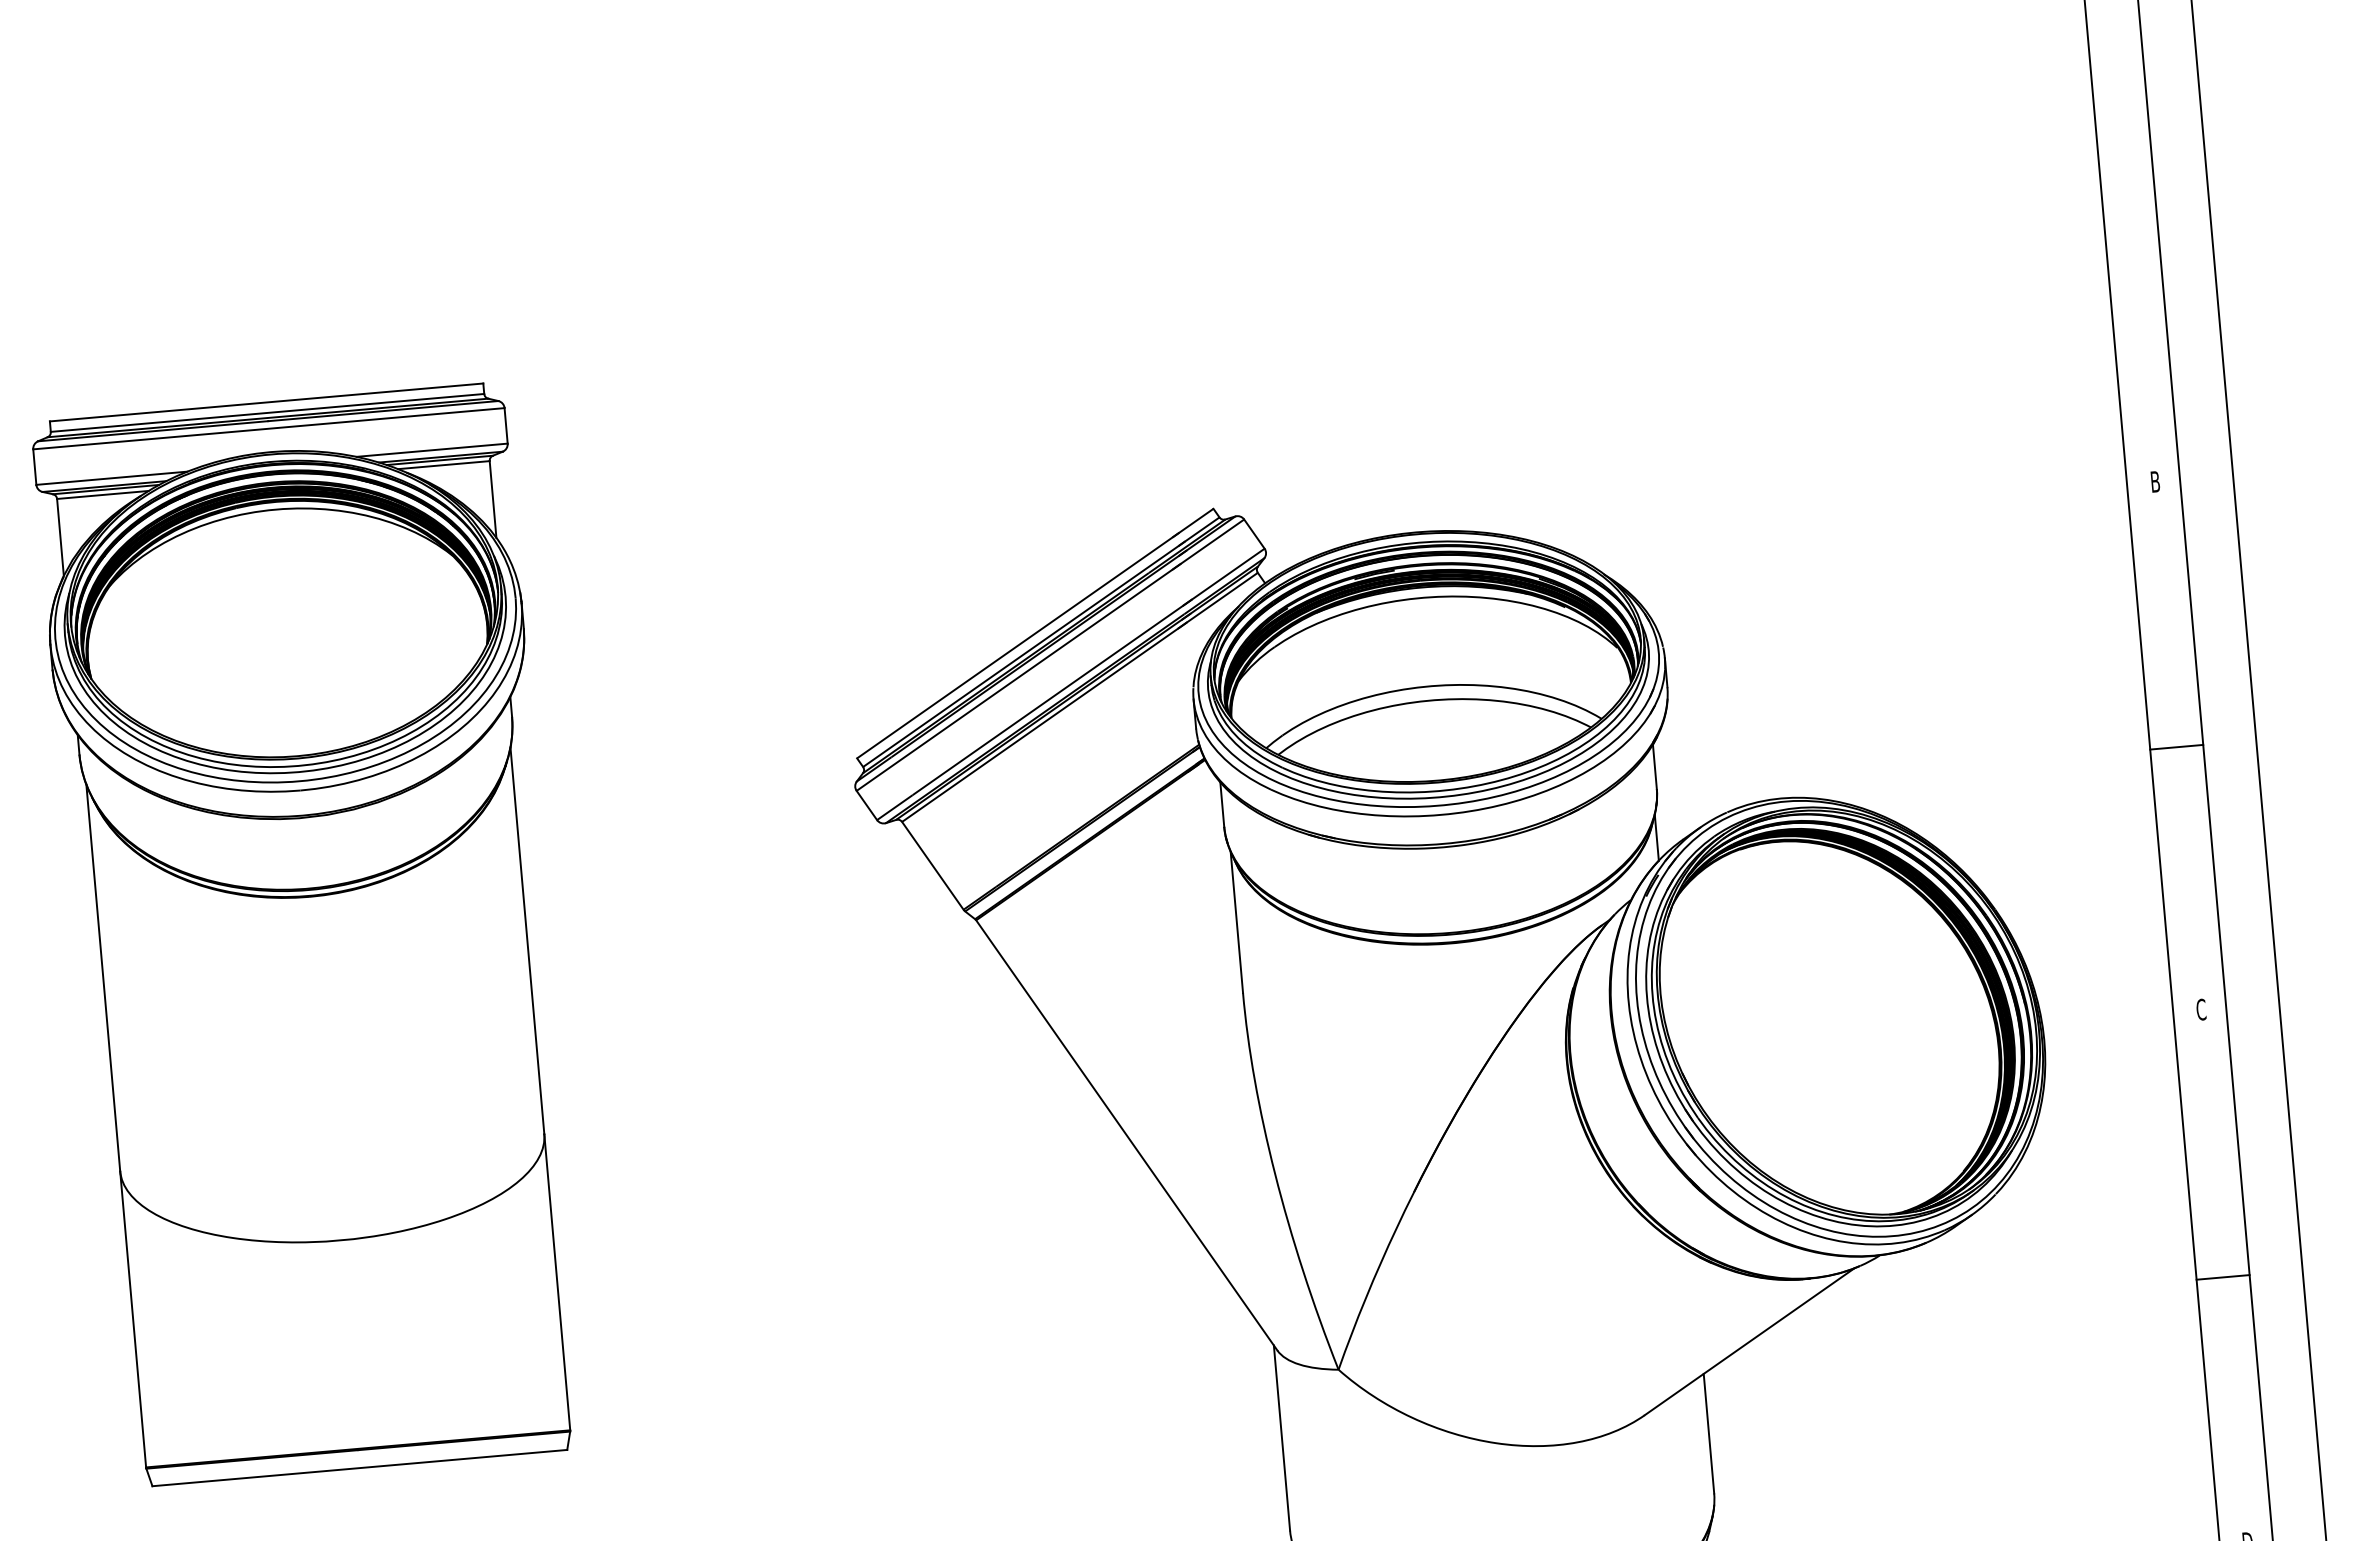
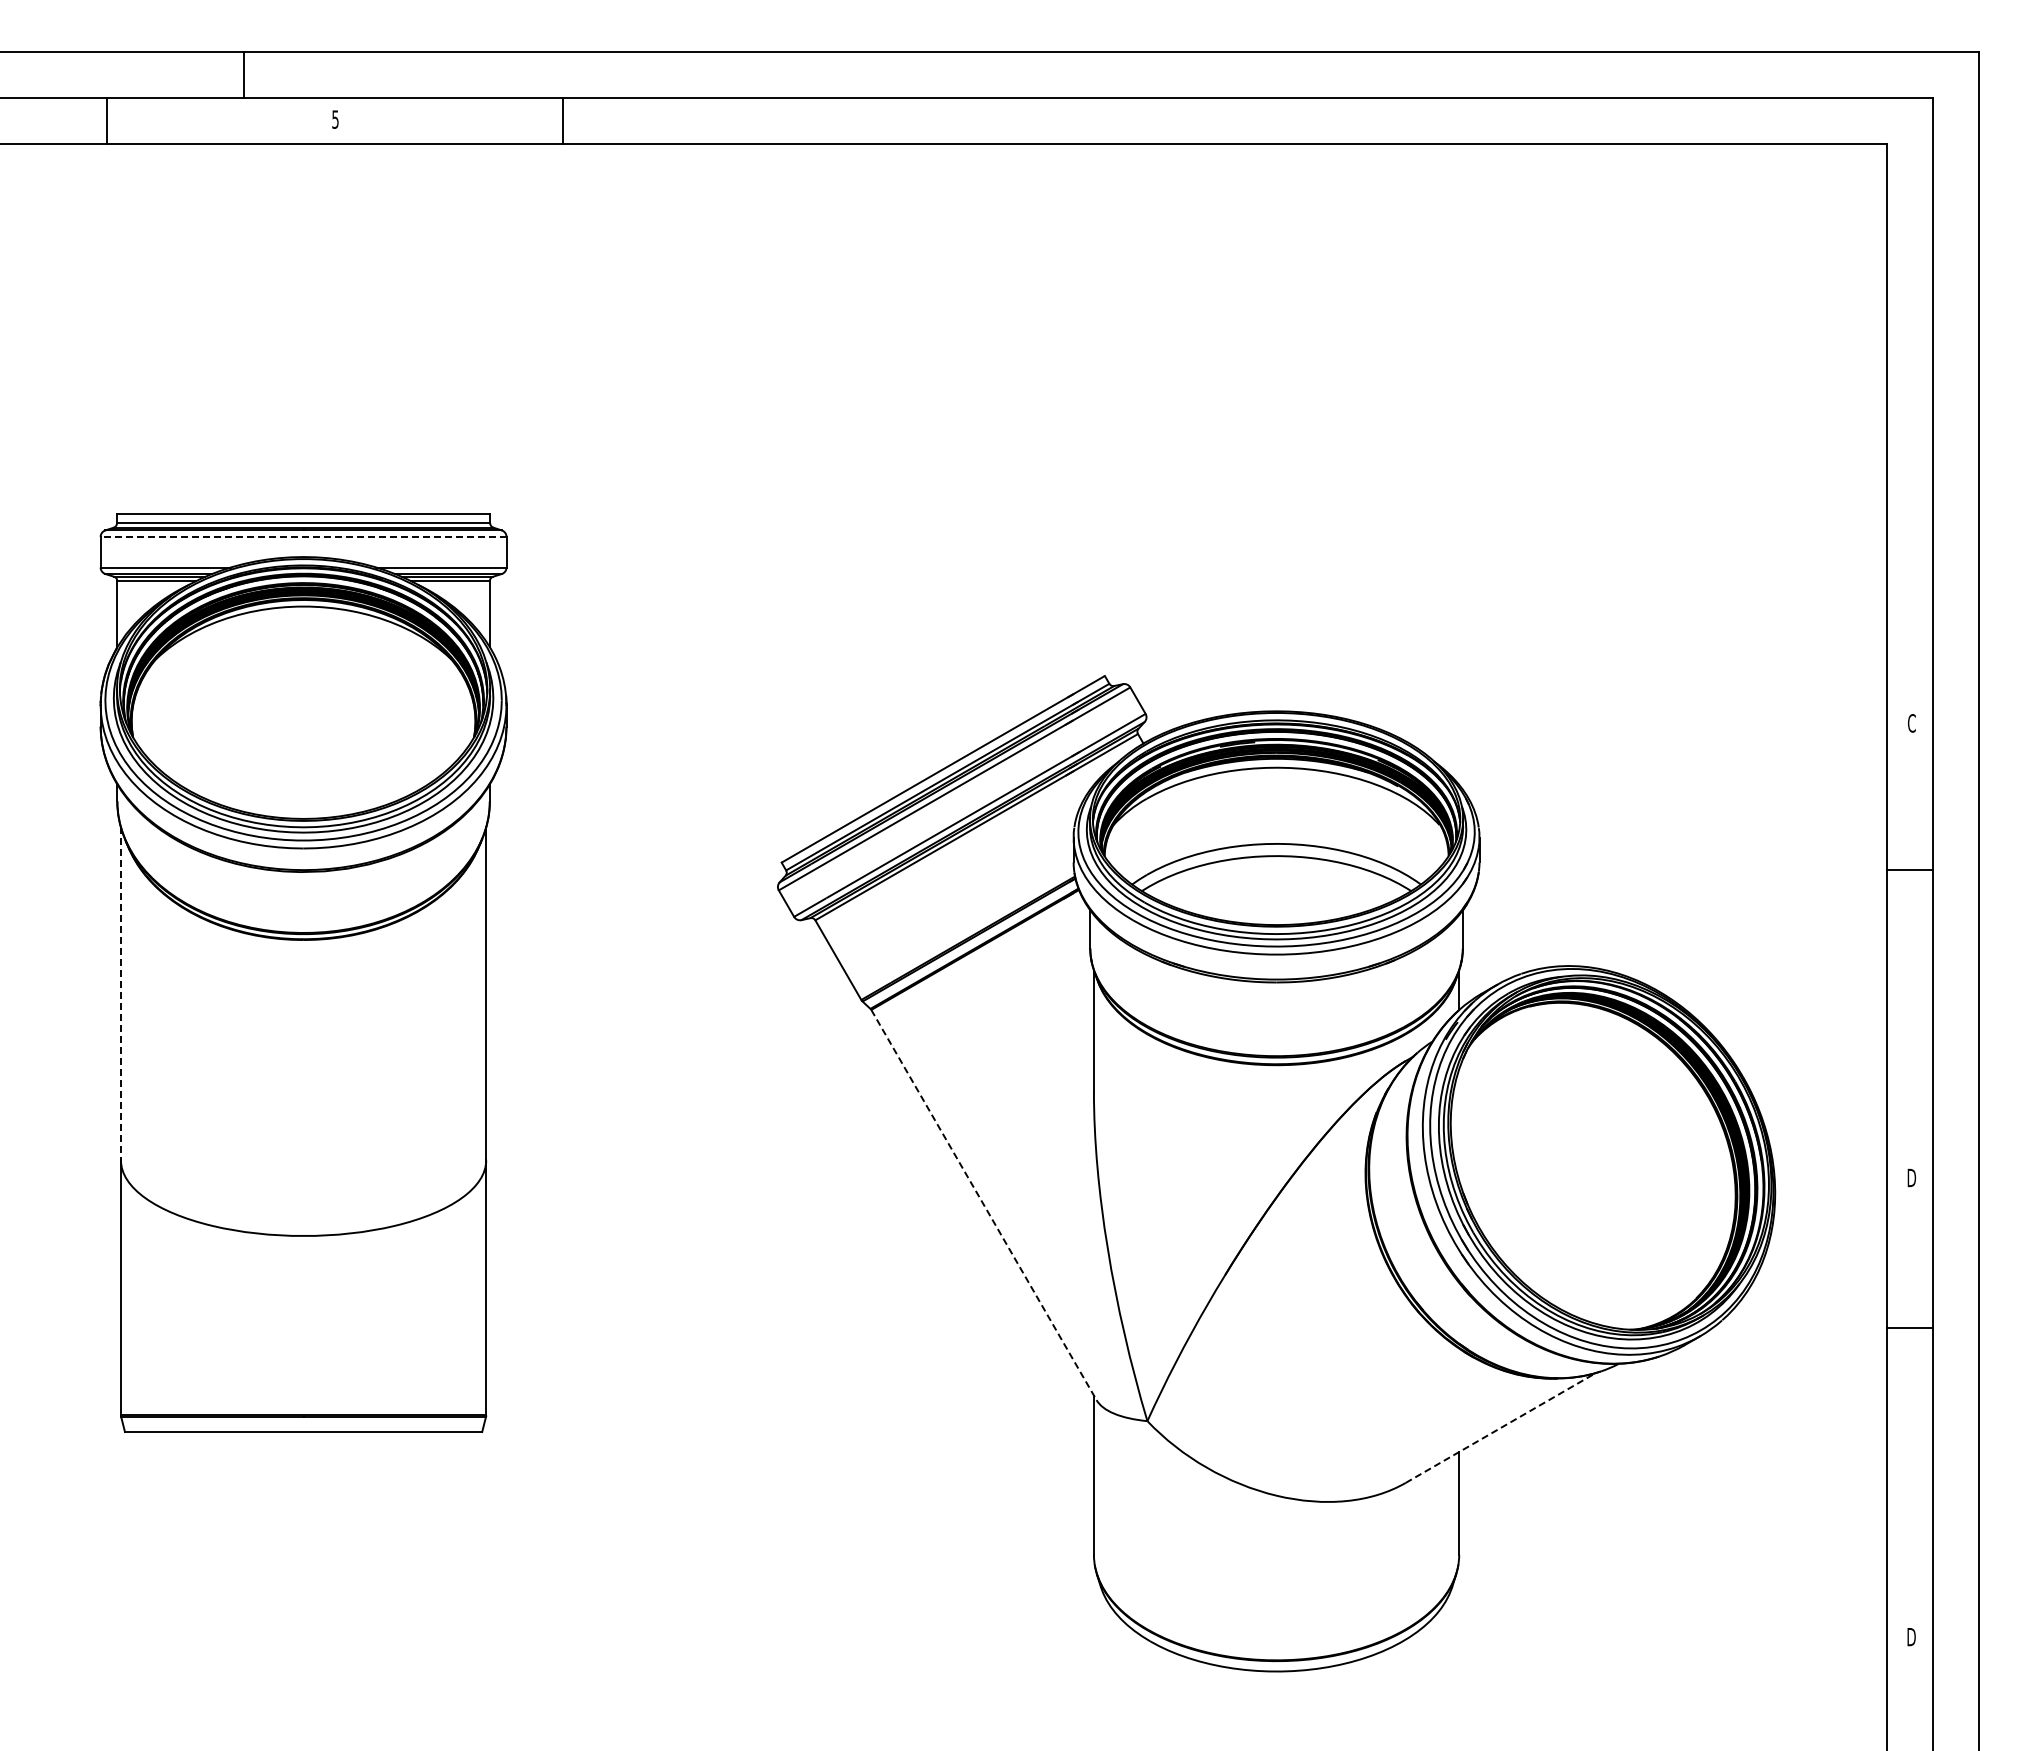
line: (268, 428) -> (303, 536), solid -> dashed
text: (2154, 482) -> (1911, 723), B -> C
line: (2176, 746) -> (1910, 869), moved
line: (102, 978) -> (120, 994), solid -> dashed
text: (2201, 1009) -> (1911, 1177), C -> D
line: (1127, 1135) -> (984, 1205), solid -> dashed
line: (2223, 1277) -> (1910, 1328), moved
line: (1749, 1341) -> (1500, 1427), solid -> dashed

